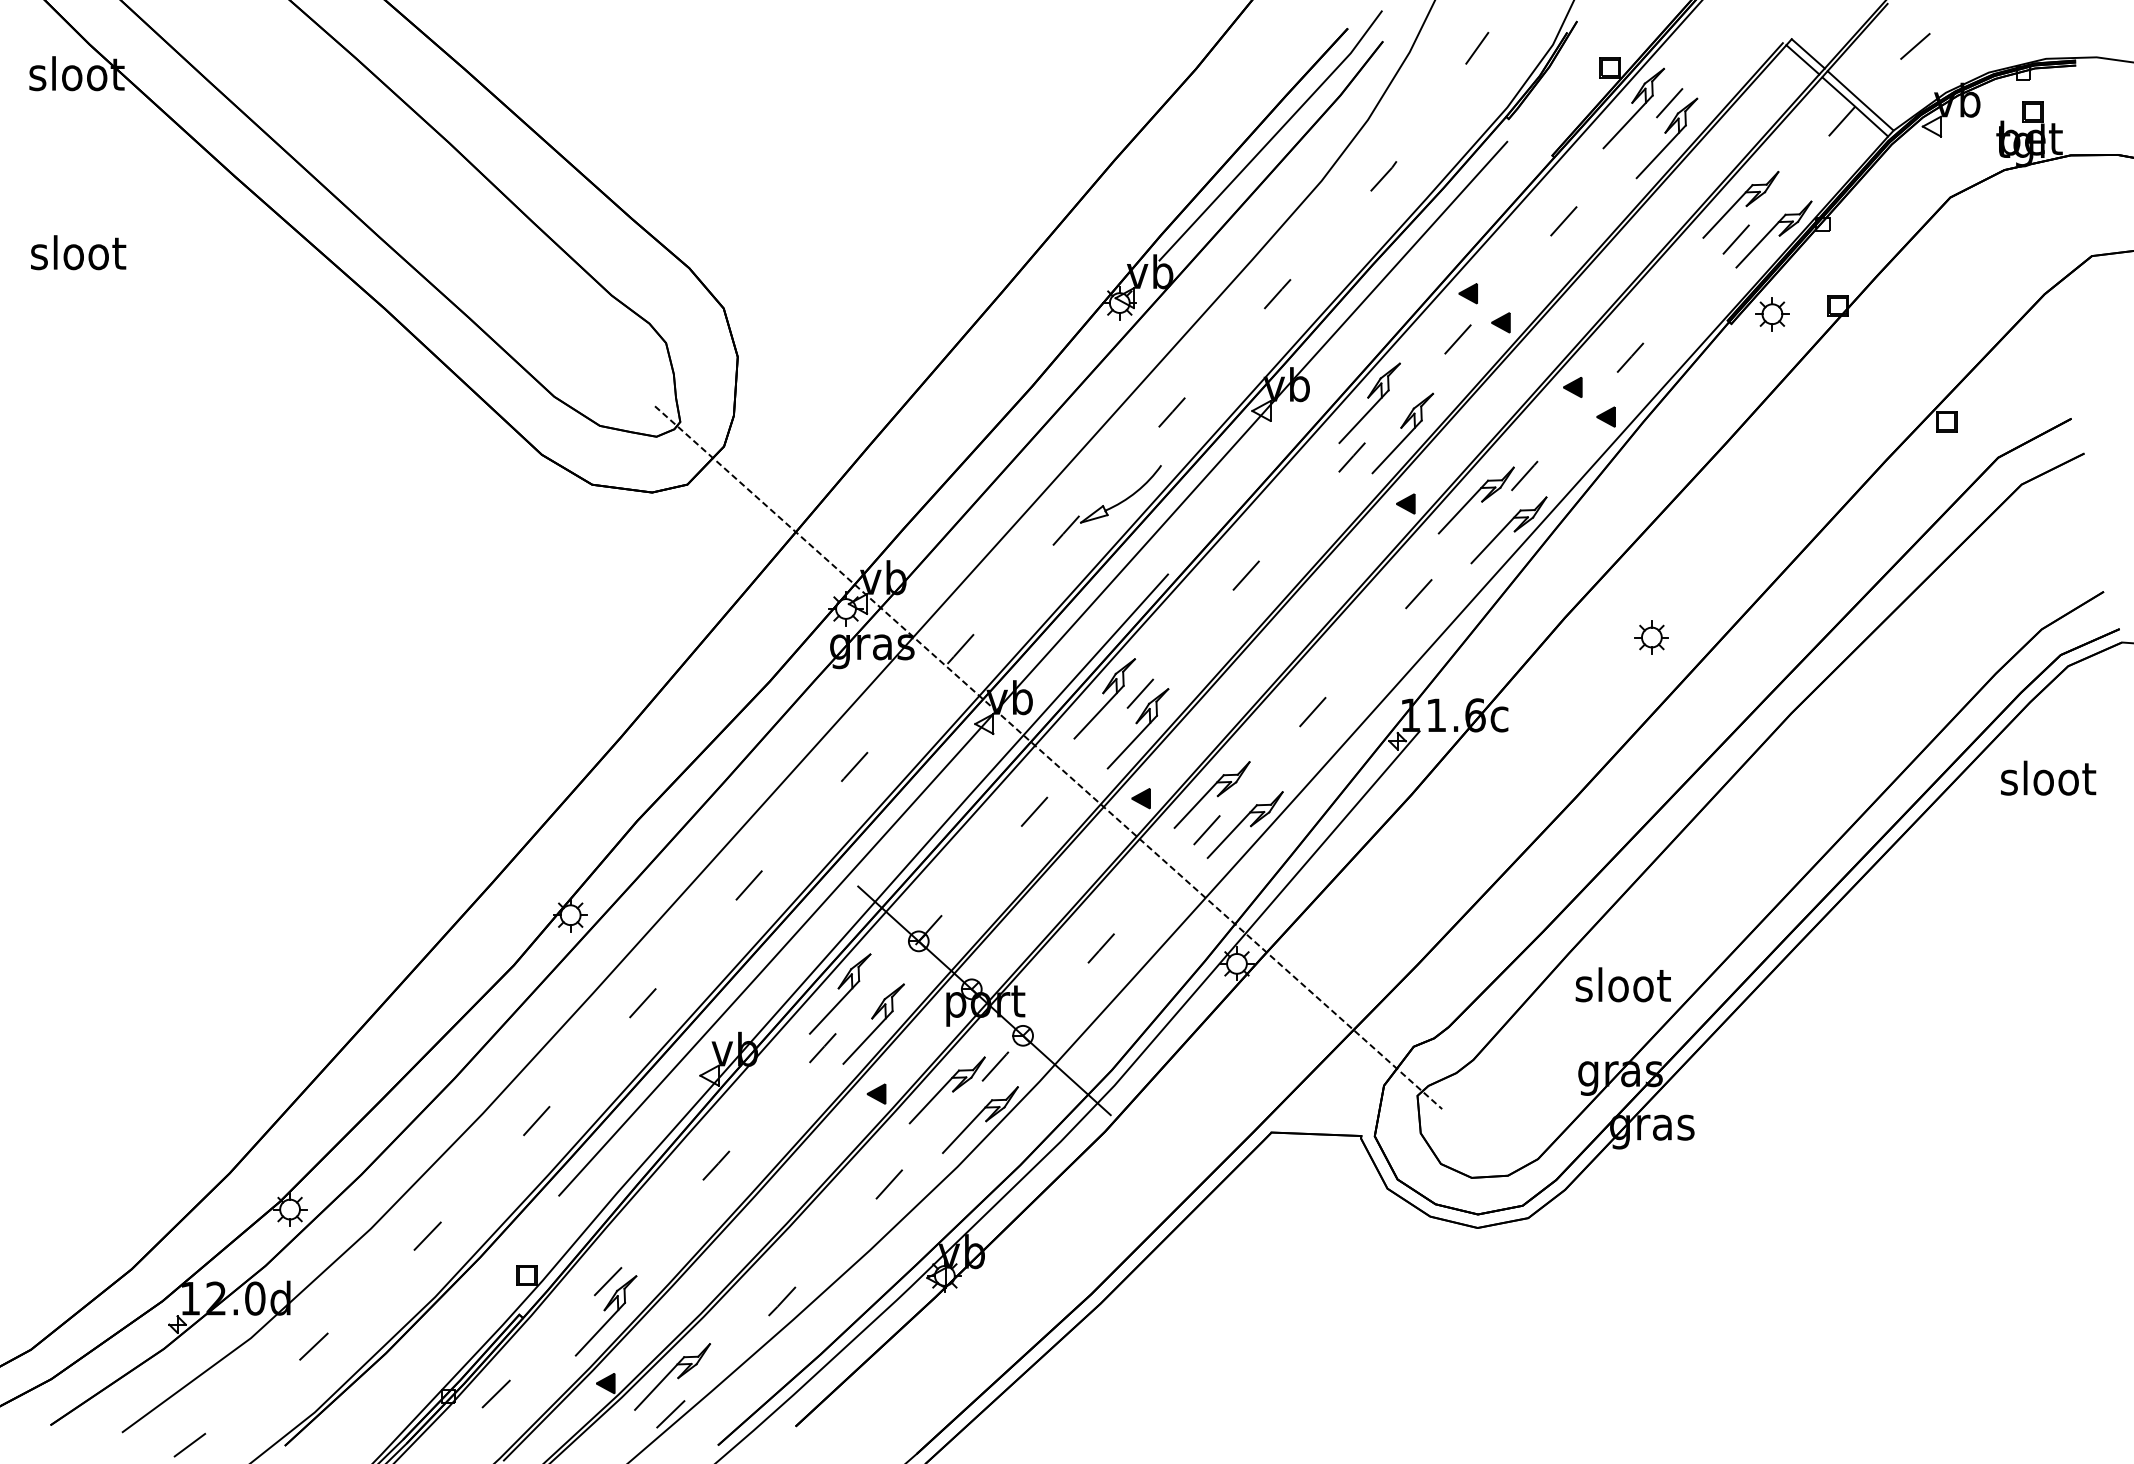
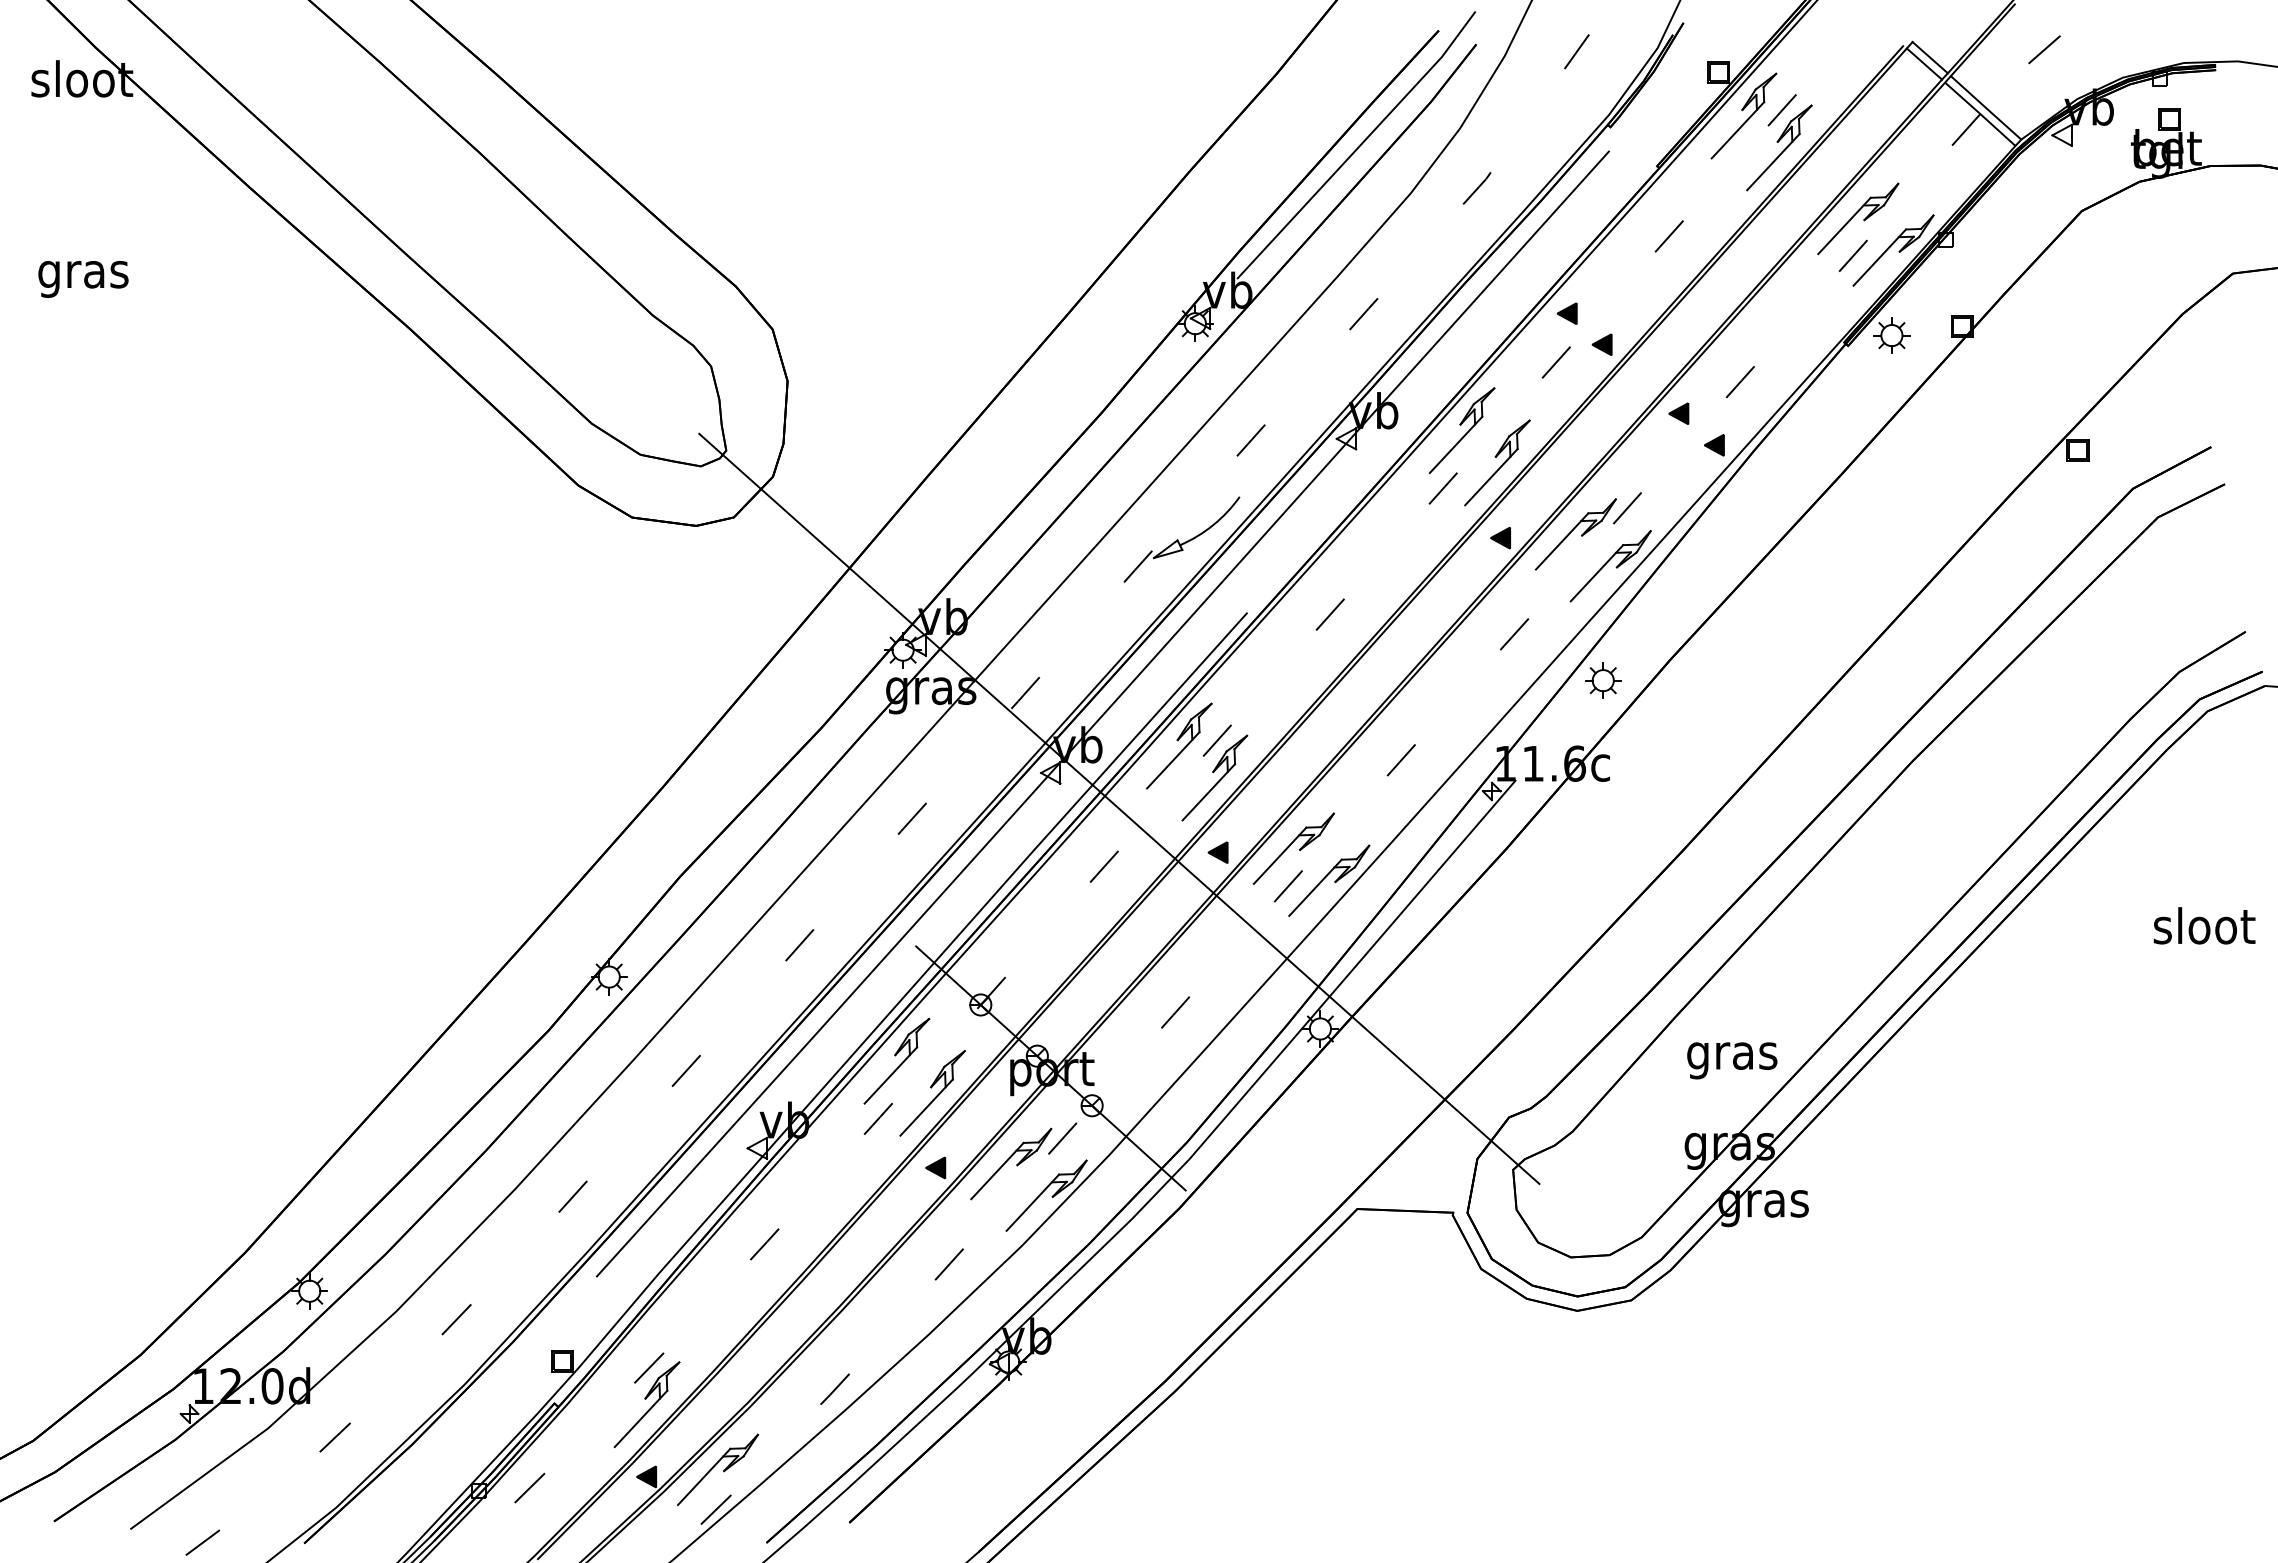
text: (78, 256) -> (83, 274), sloot -> gras
part: (1652, 637) -> (1603, 680), moved
line: (1048, 758) -> (1119, 809), dashed -> solid
text: (2048, 777) -> (2204, 925), moved
text: (1623, 988) -> (1732, 1055), sloot -> gras

